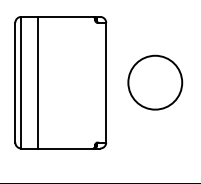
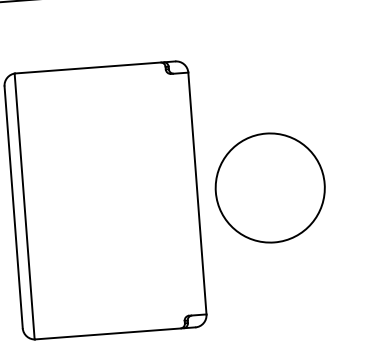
line: (37, 82) -> (58, 203), removed
circle: (155, 82) -> (270, 187), moved

